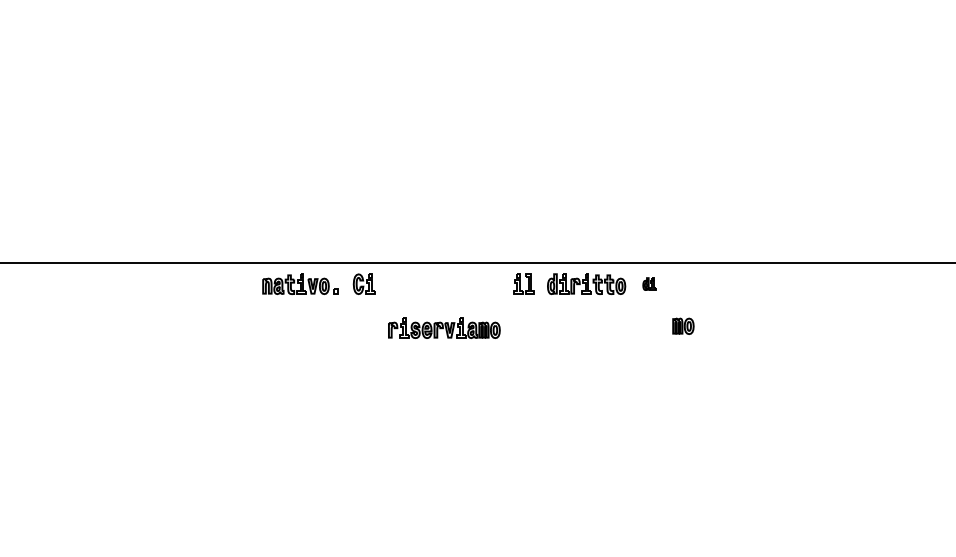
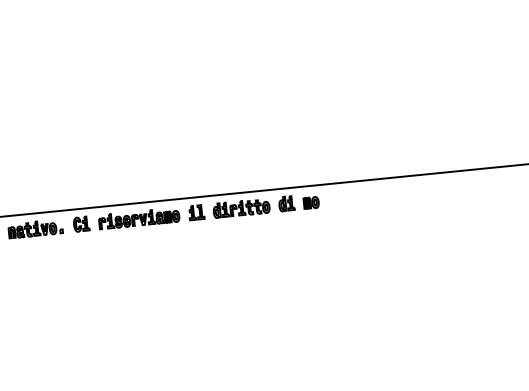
part: (649, 283) -> (286, 203), size x1.67
part: (683, 325) -> (311, 202), moved
part: (444, 327) -> (139, 218), moved

